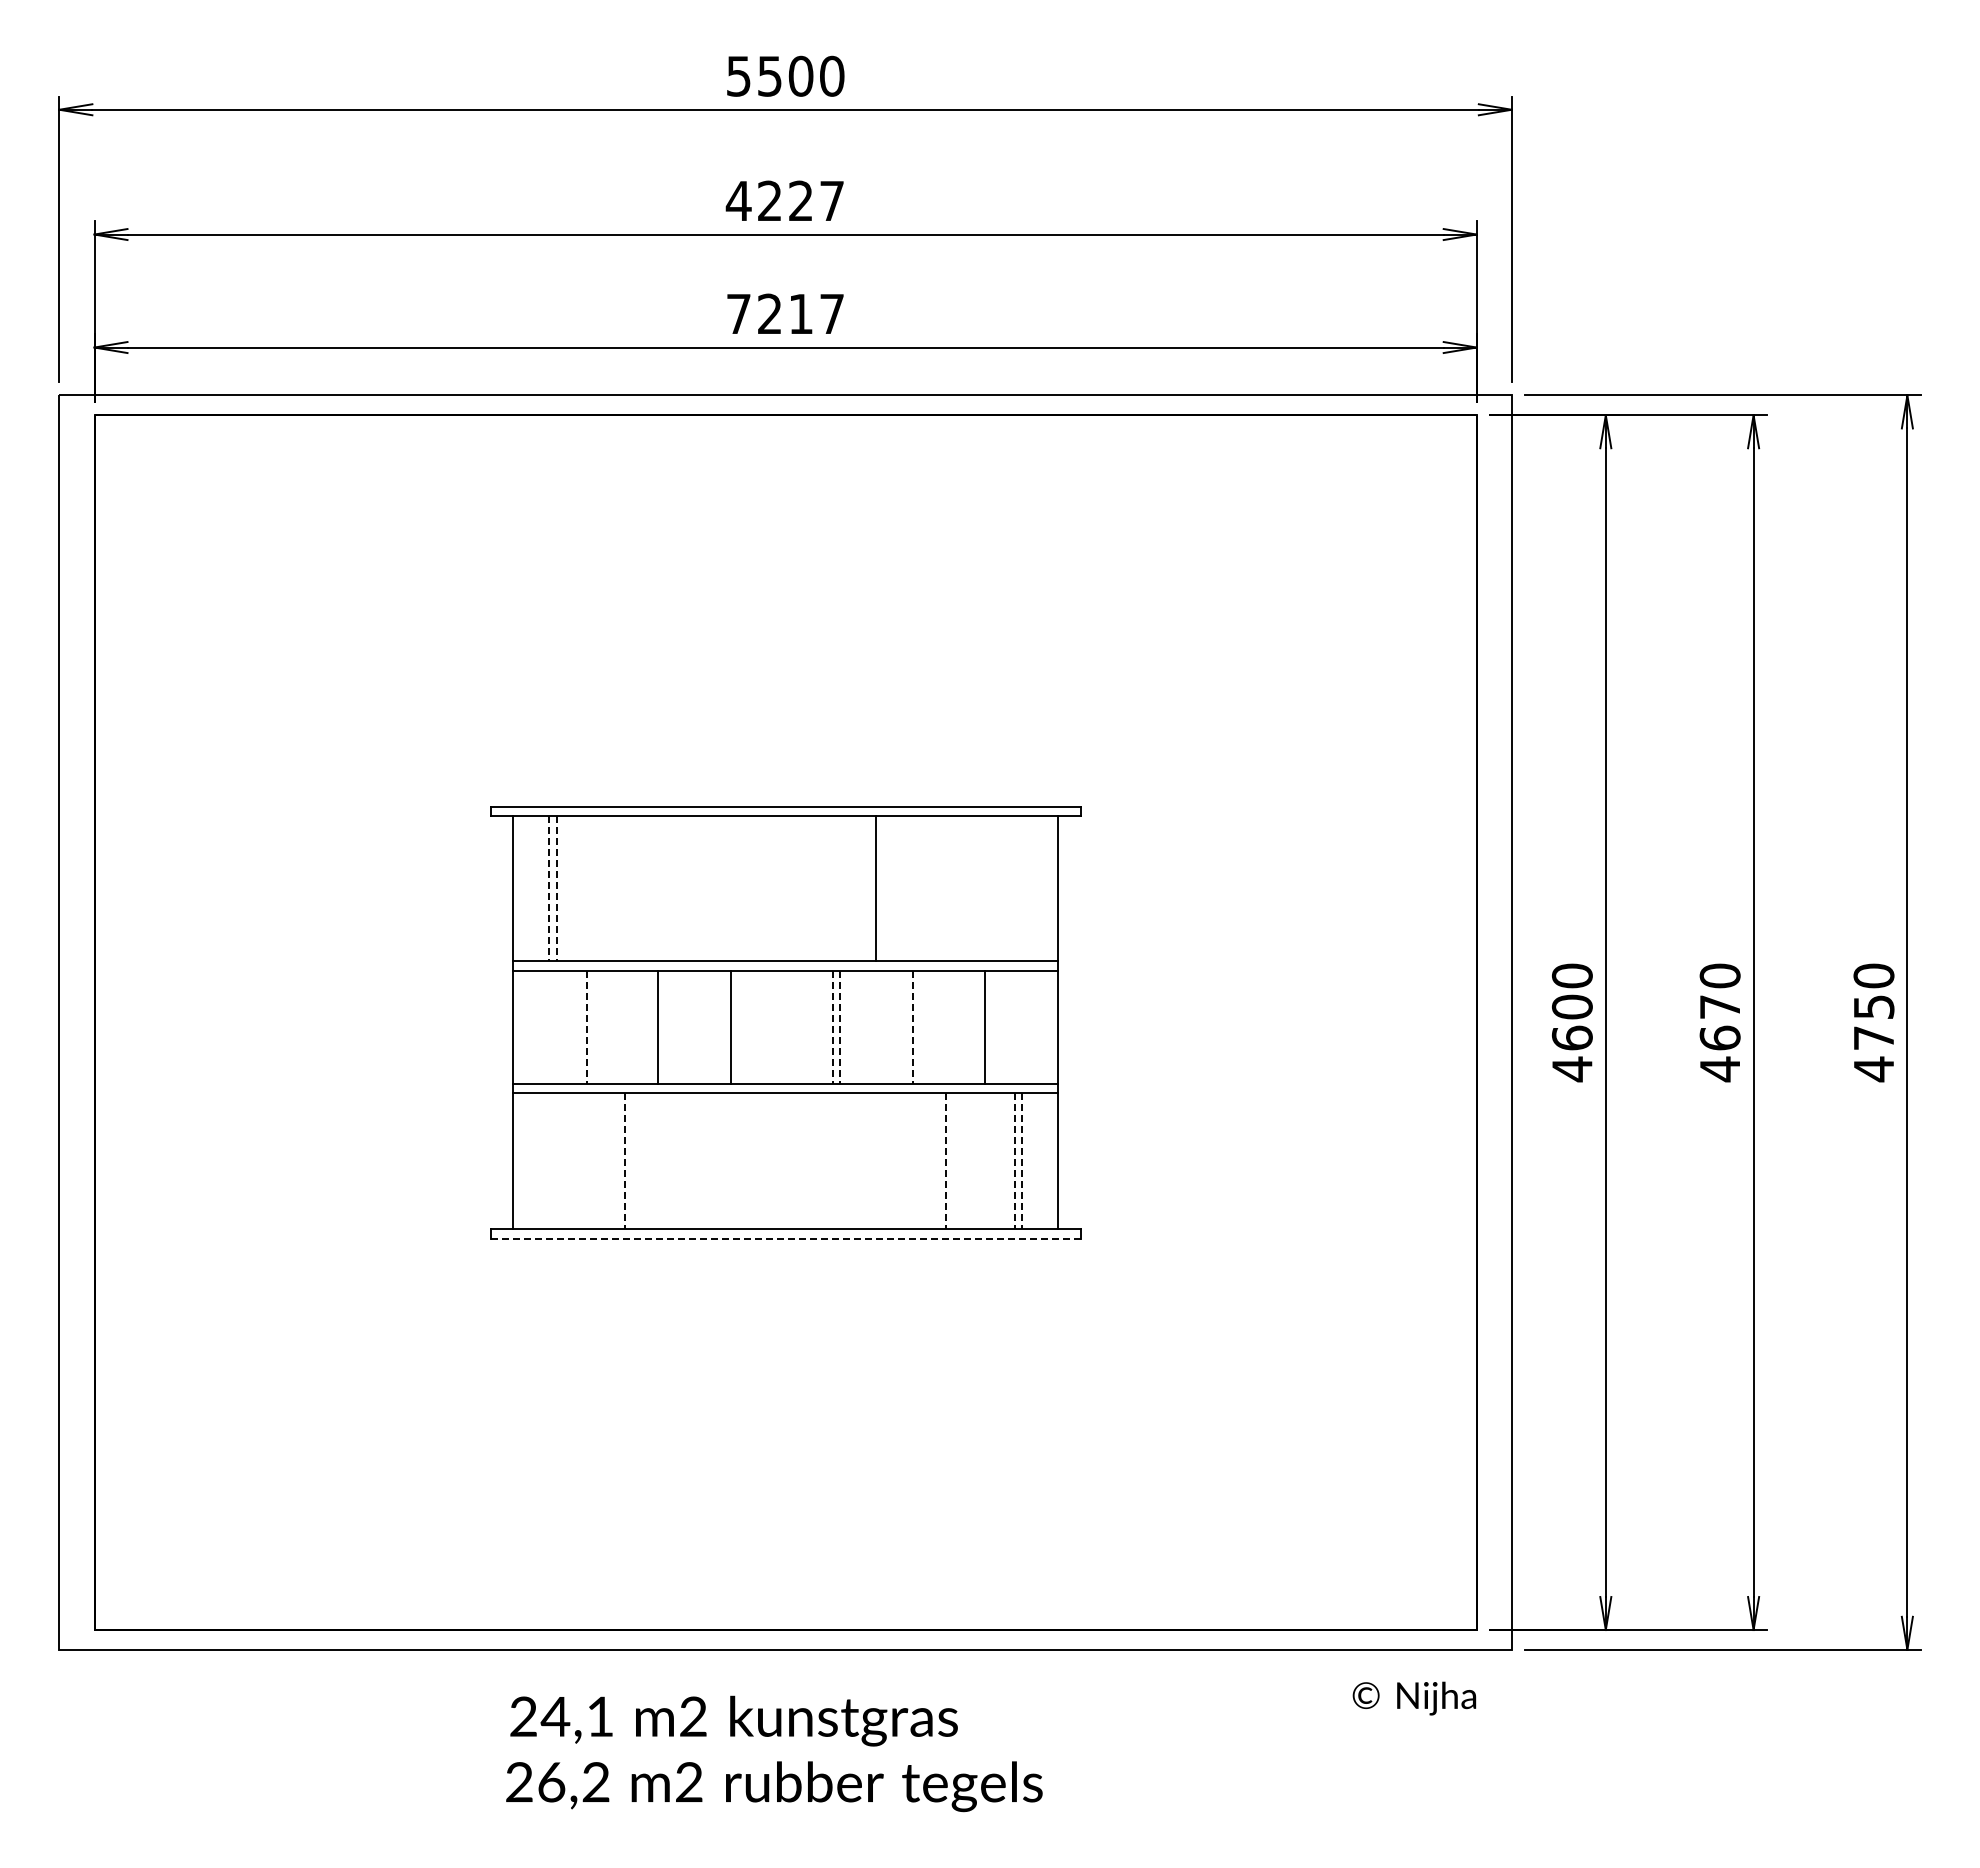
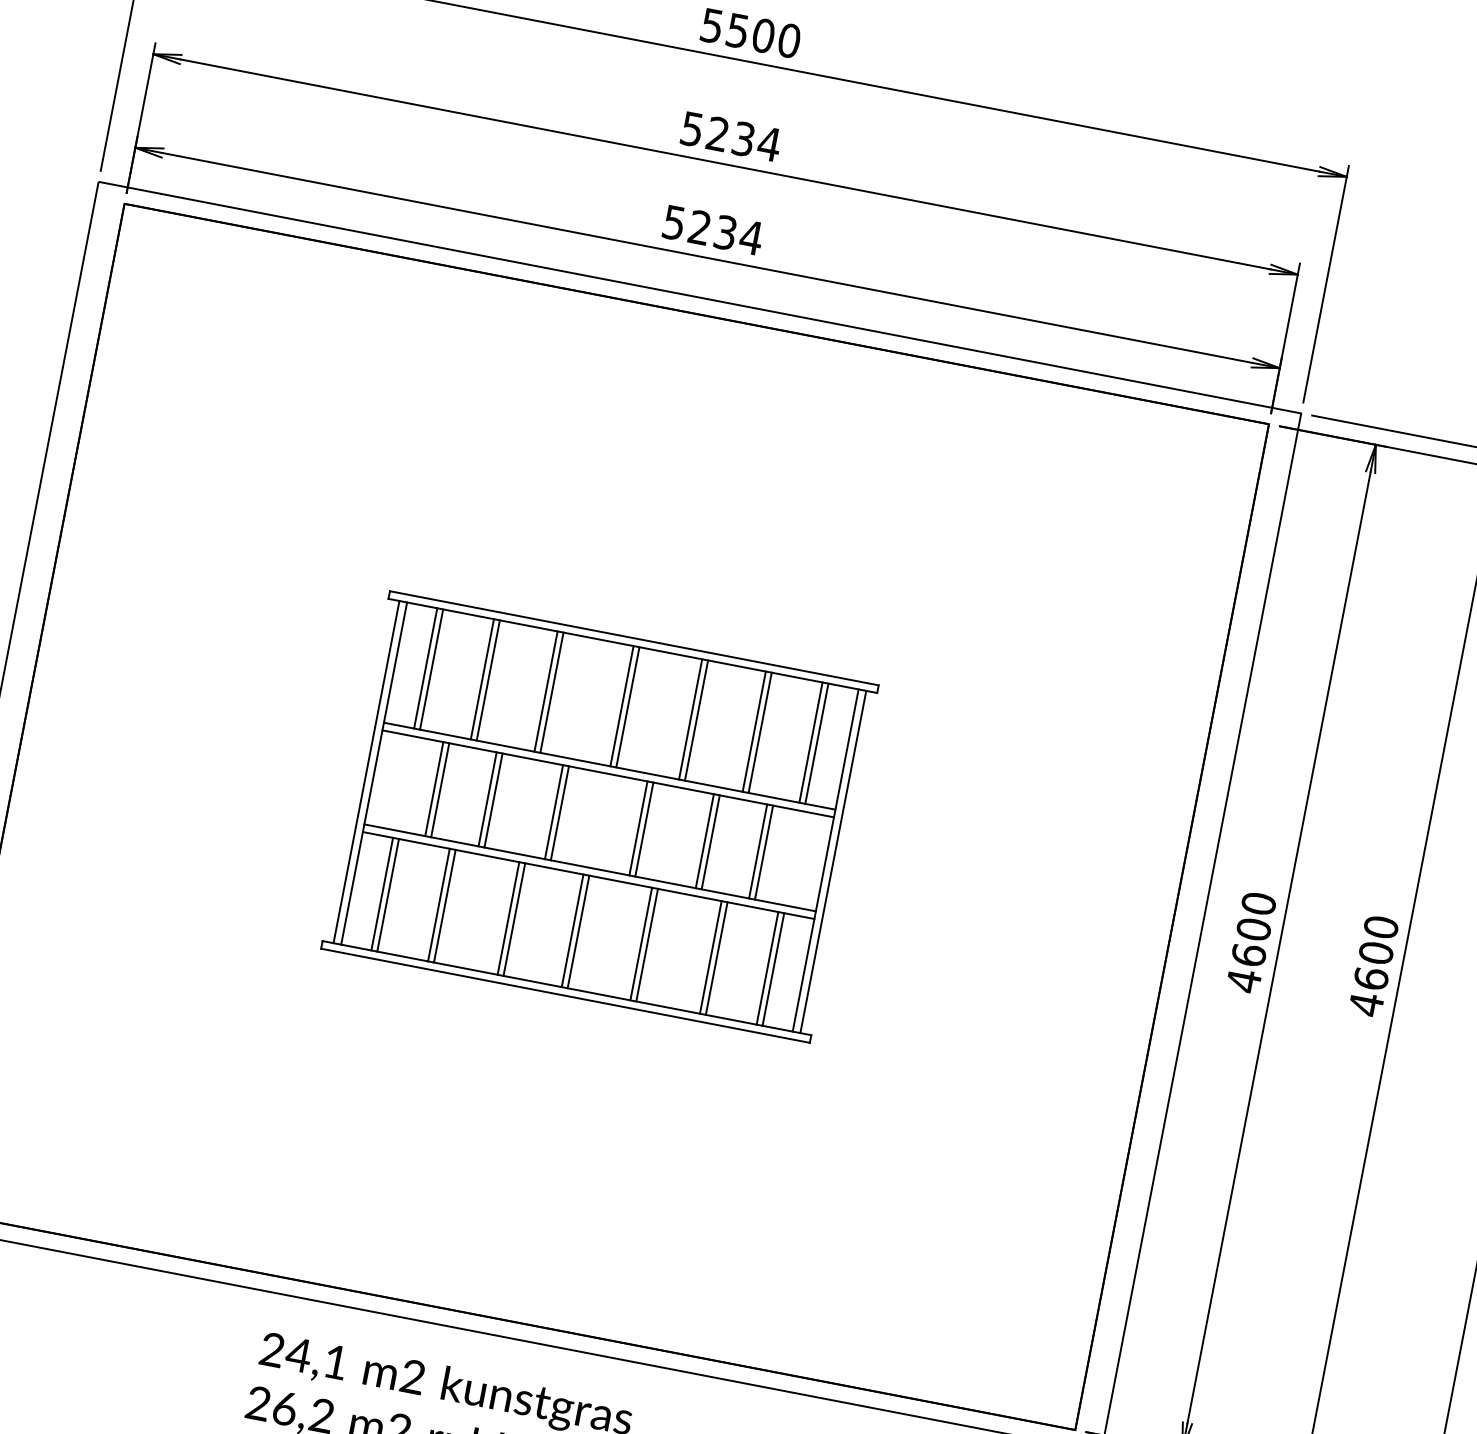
text: (784, 200) -> (730, 136), 4227 -> 5234
text: (785, 313) -> (712, 229), 7217 -> 5234
line: (549, 888) -> (425, 668), dashed -> solid
line: (556, 888) -> (431, 669), dashed -> solid
line: (617, 888) -> (482, 679), added
line: (625, 888) -> (488, 680), added
line: (694, 888) -> (545, 691), added
line: (701, 888) -> (551, 692), added
line: (786, 888) -> (622, 706), added
line: (793, 888) -> (627, 707), added
line: (869, 888) -> (690, 719), added
line: (946, 888) -> (754, 731), added
line: (953, 888) -> (760, 732), added
line: (1014, 888) -> (810, 742), added
line: (1021, 888) -> (816, 743), added
text: (1719, 1006) -> (1375, 952), 4670 -> 4600
line: (503, 1022) -> (366, 771), added
line: (1067, 1022) -> (833, 861), added
line: (586, 1027) -> (434, 789), dashed -> solid
line: (593, 1027) -> (440, 790), added
line: (650, 1027) -> (487, 799), added
line: (738, 1027) -> (560, 813), added
line: (833, 1027) -> (638, 828), dashed -> solid
line: (840, 1027) -> (644, 829), dashed -> solid
line: (913, 1027) -> (705, 841), dashed -> solid
line: (920, 1027) -> (710, 842), added
line: (977, 1027) -> (758, 851), added
line: (549, 1161) -> (382, 894), added
line: (556, 1161) -> (388, 895), added
line: (617, 1161) -> (438, 905), added
line: (625, 1161) -> (445, 906), dashed -> solid
line: (701, 1161) -> (508, 918), added
line: (709, 1161) -> (514, 919), added
line: (779, 1161) -> (572, 930), added
line: (786, 1161) -> (578, 932), added
line: (862, 1161) -> (641, 944), added
line: (869, 1161) -> (647, 945), added
line: (946, 1161) -> (711, 957), dashed -> solid
line: (953, 1161) -> (716, 958), added
line: (1014, 1161) -> (767, 968), dashed -> solid
line: (1021, 1161) -> (773, 969), dashed -> solid
line: (786, 1238) -> (566, 995), dashed -> solid

